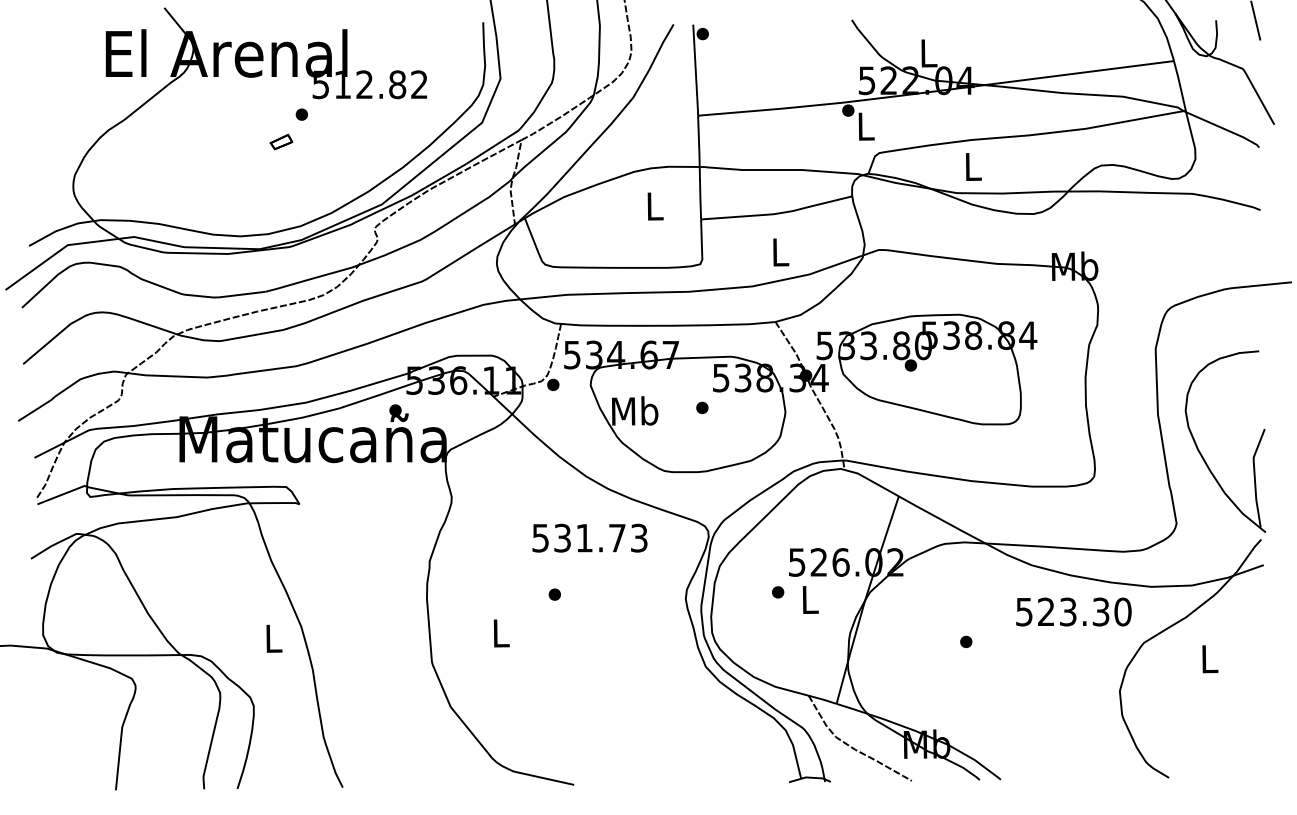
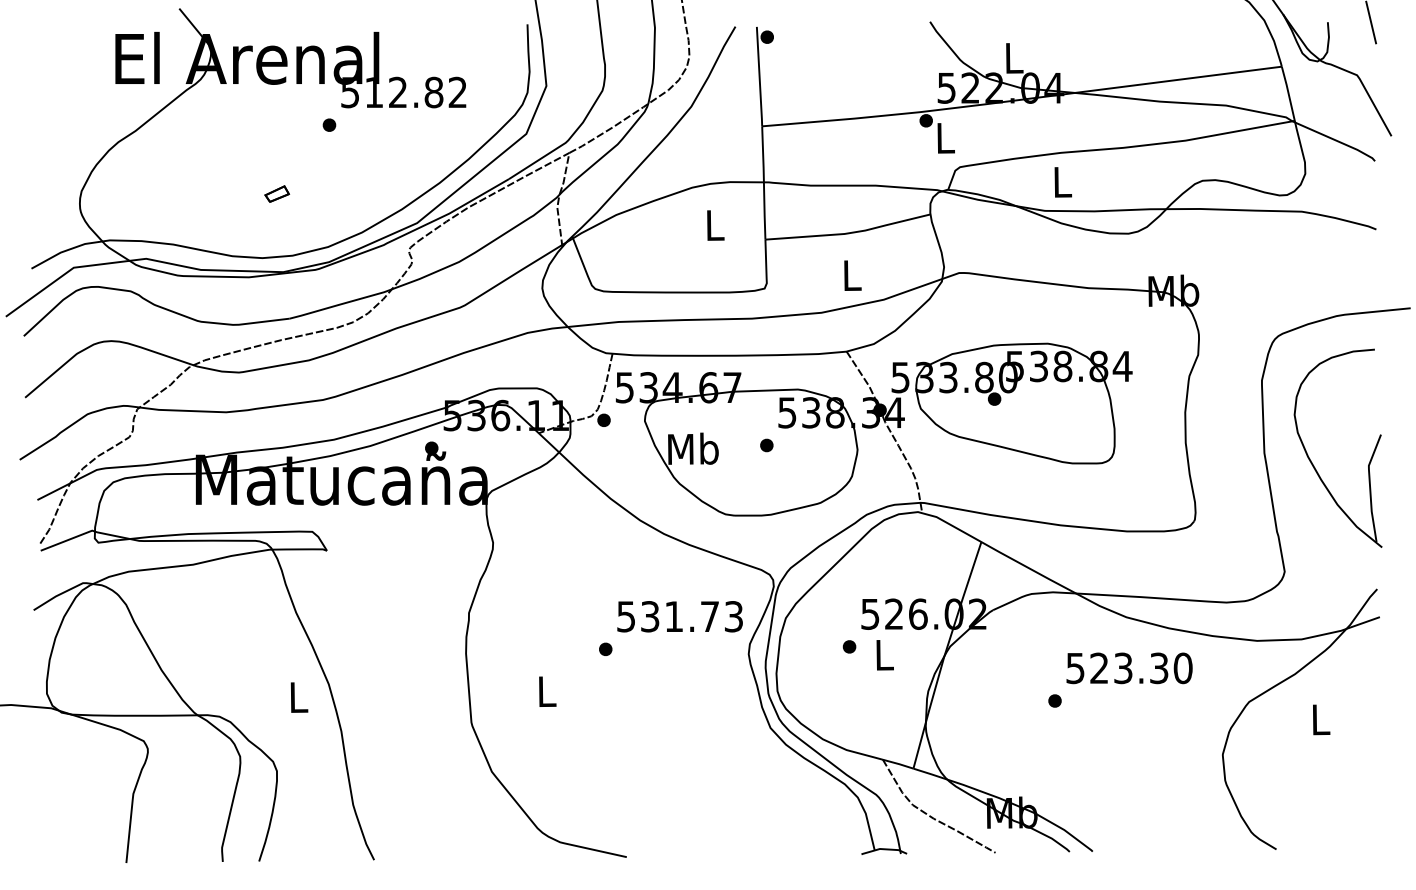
part: (281, 141) -> (277, 193), moved
part: (1201, 452) -> (1311, 460), moved
text: (589, 537) -> (679, 616), moved
text: (1073, 612) -> (1129, 668), moved

